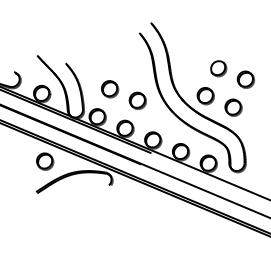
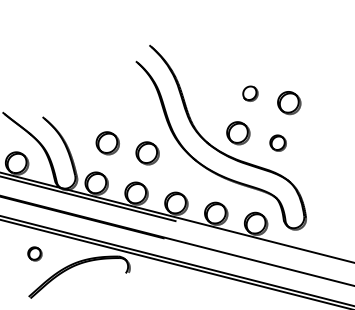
part: (218, 68) -> (249, 93), size x0.7
part: (233, 107) -> (278, 143), size x0.7
part: (45, 161) -> (35, 253), size x0.6

